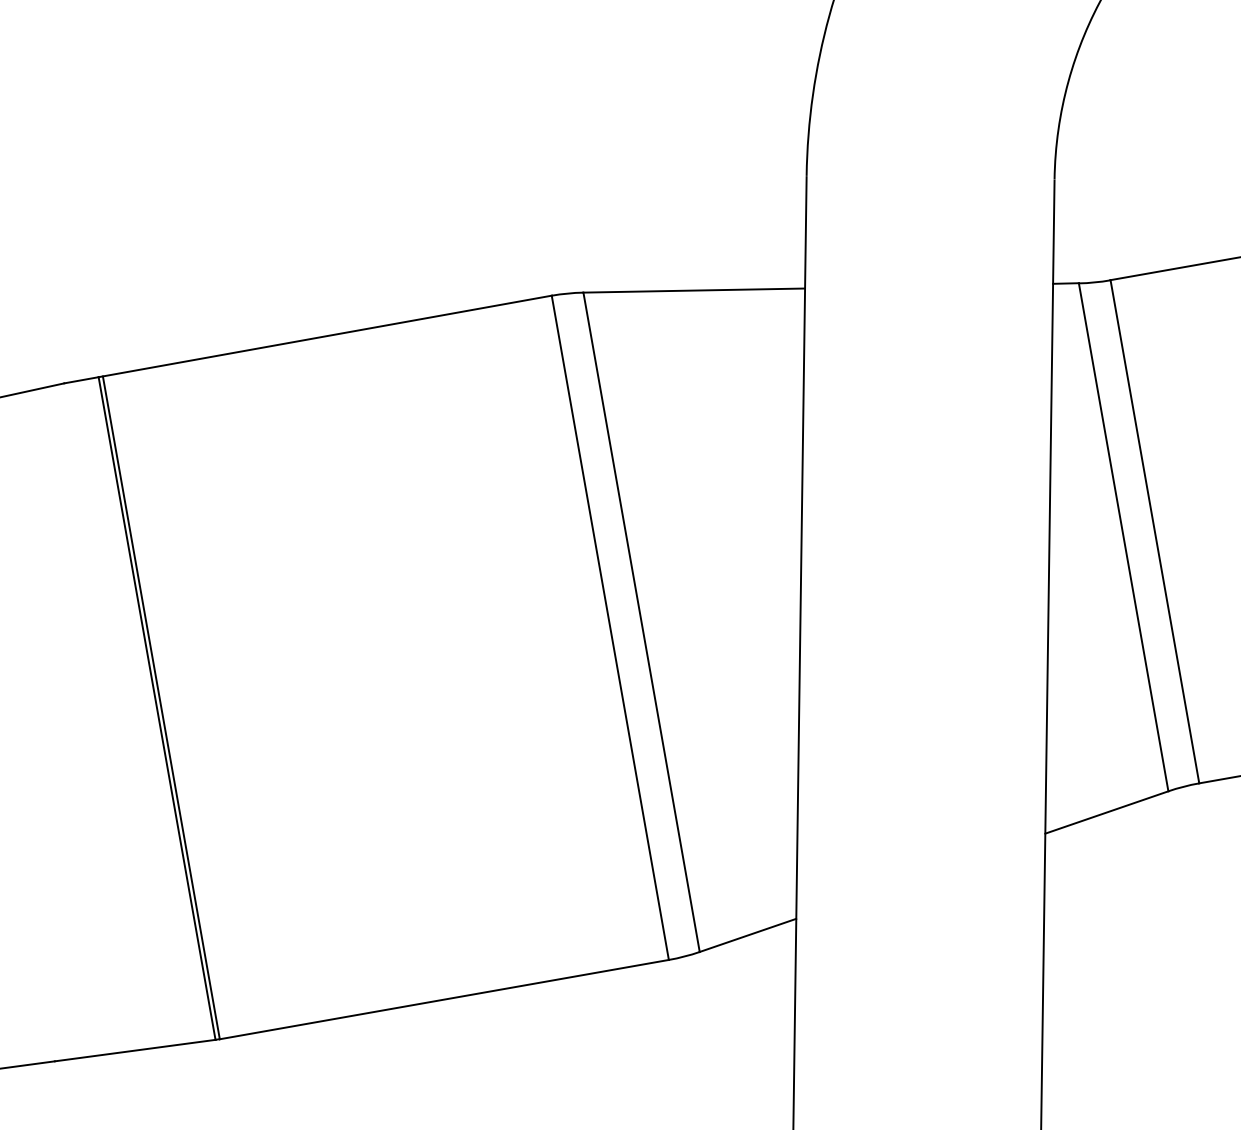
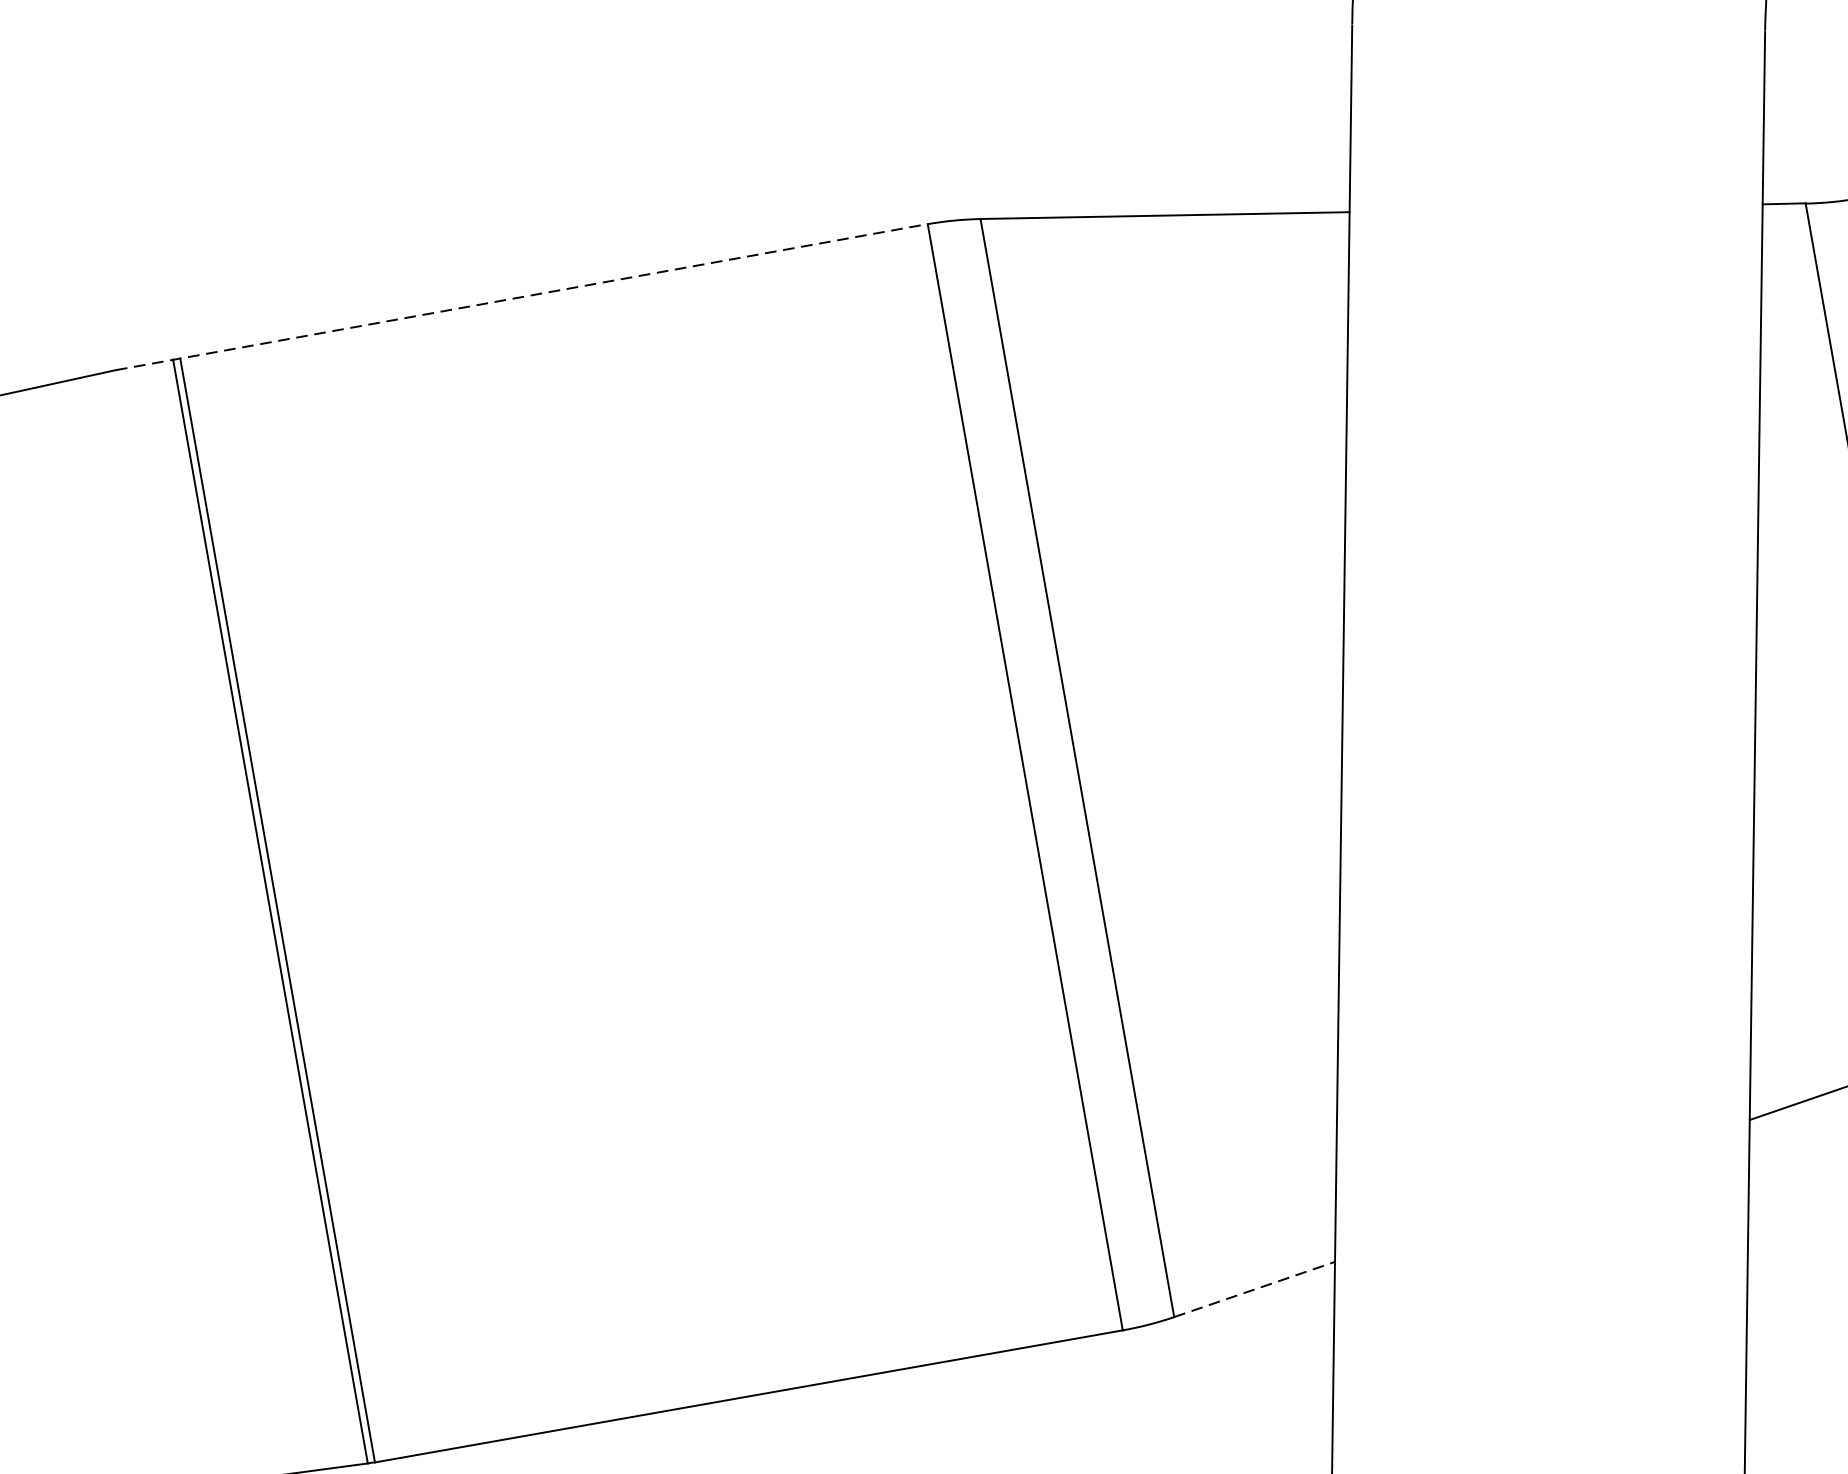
line: (308, 339) -> (522, 297), solid -> dashed
line: (747, 935) -> (1253, 1289), solid -> dashed

